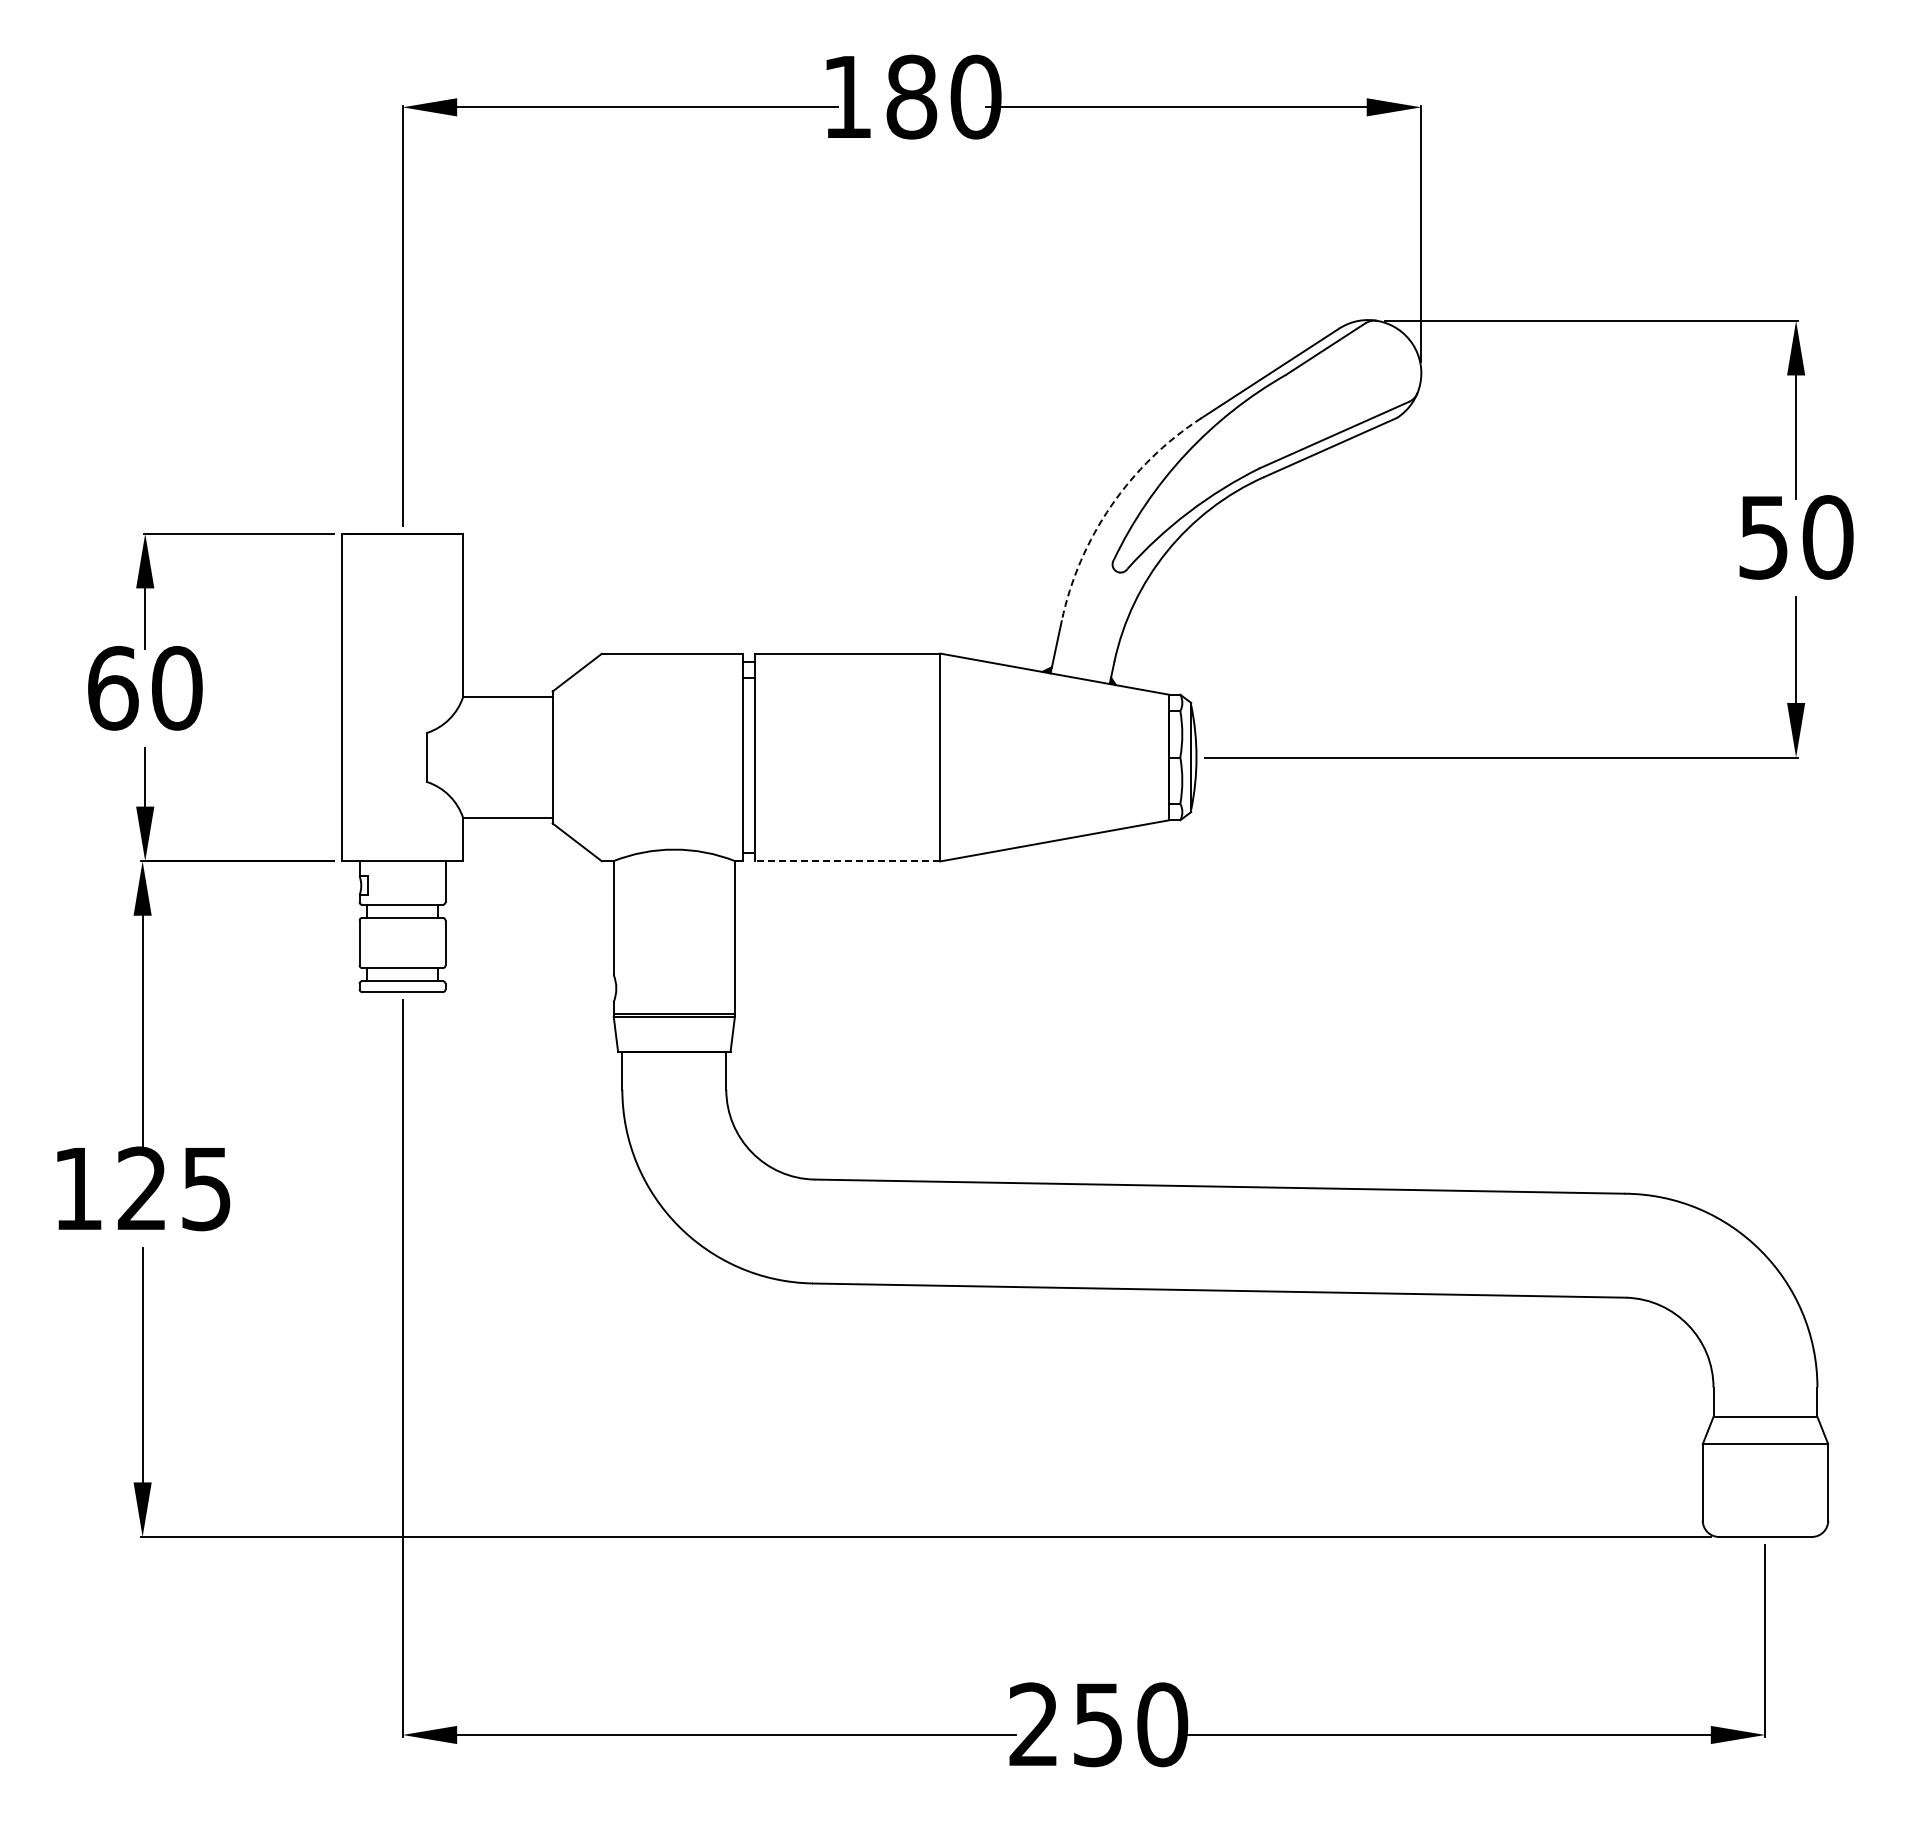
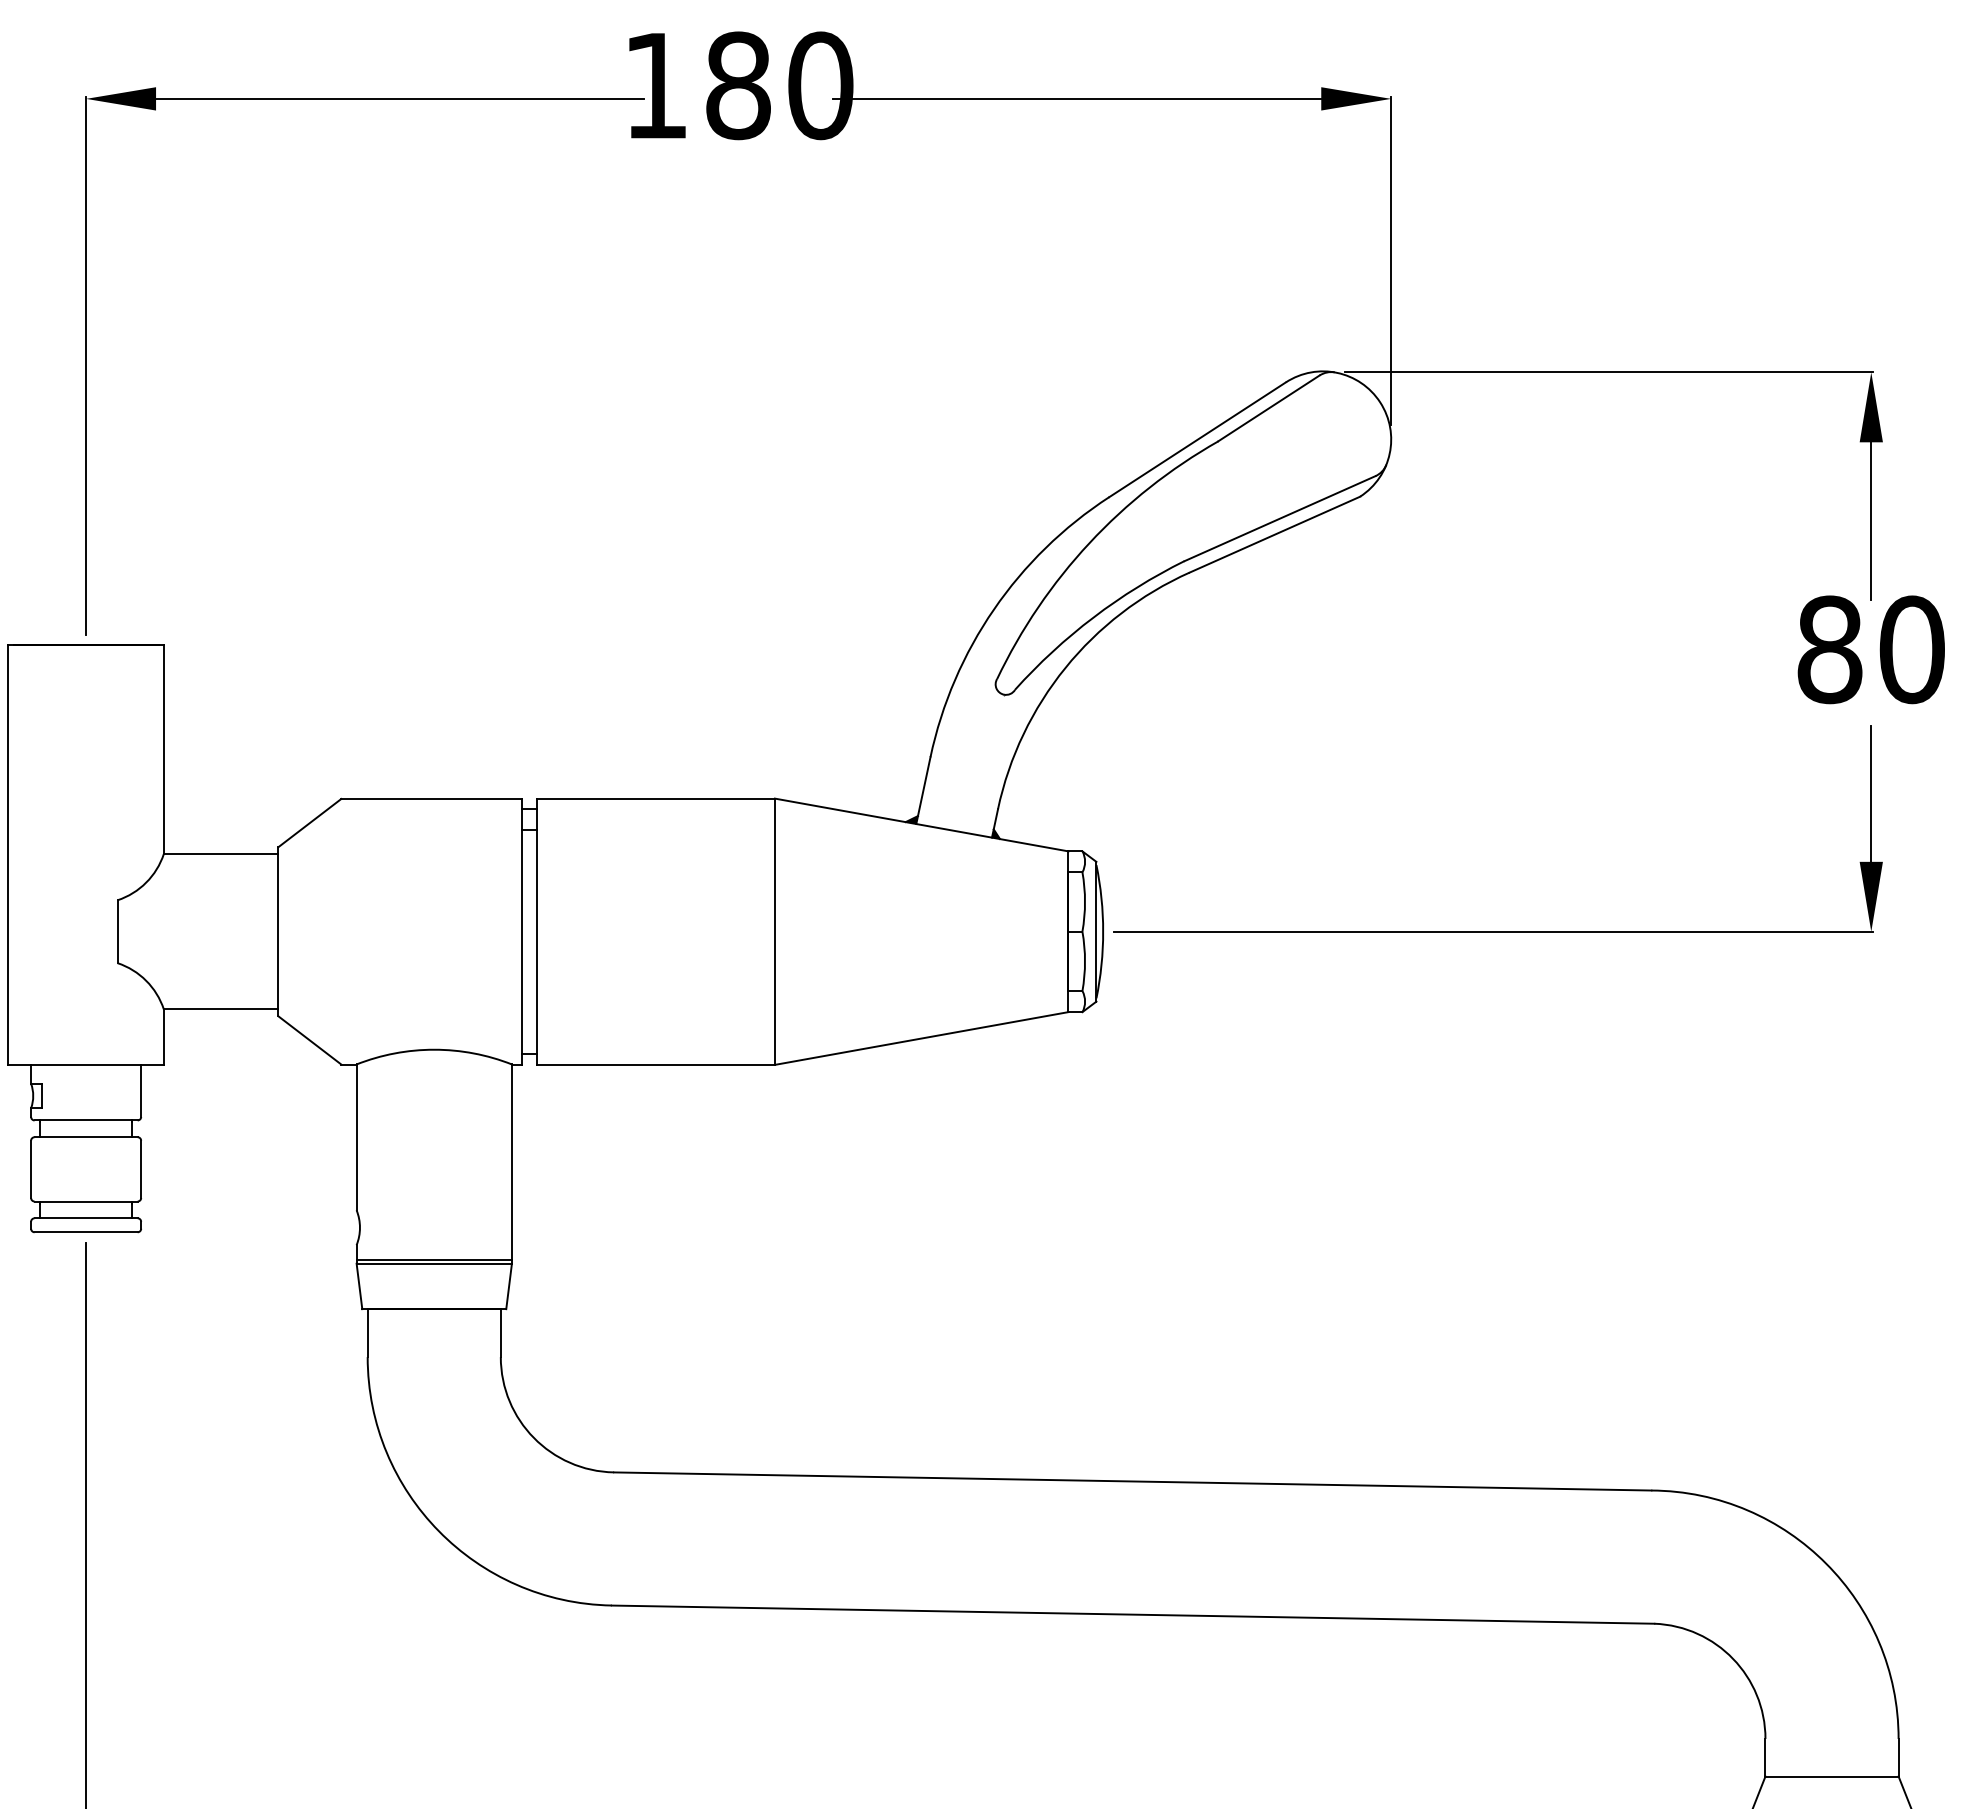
arc: (1111, 505) -> (994, 608), dashed -> solid
text: (1763, 537) -> (1829, 649), 50 -> 80
line: (847, 861) -> (656, 1064), dashed -> solid

